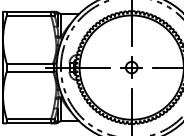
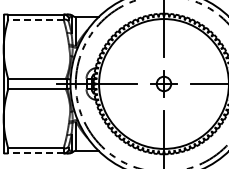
line: (28, 15) -> (35, 19), solid -> dashed
line: (28, 123) -> (35, 153), solid -> dashed

